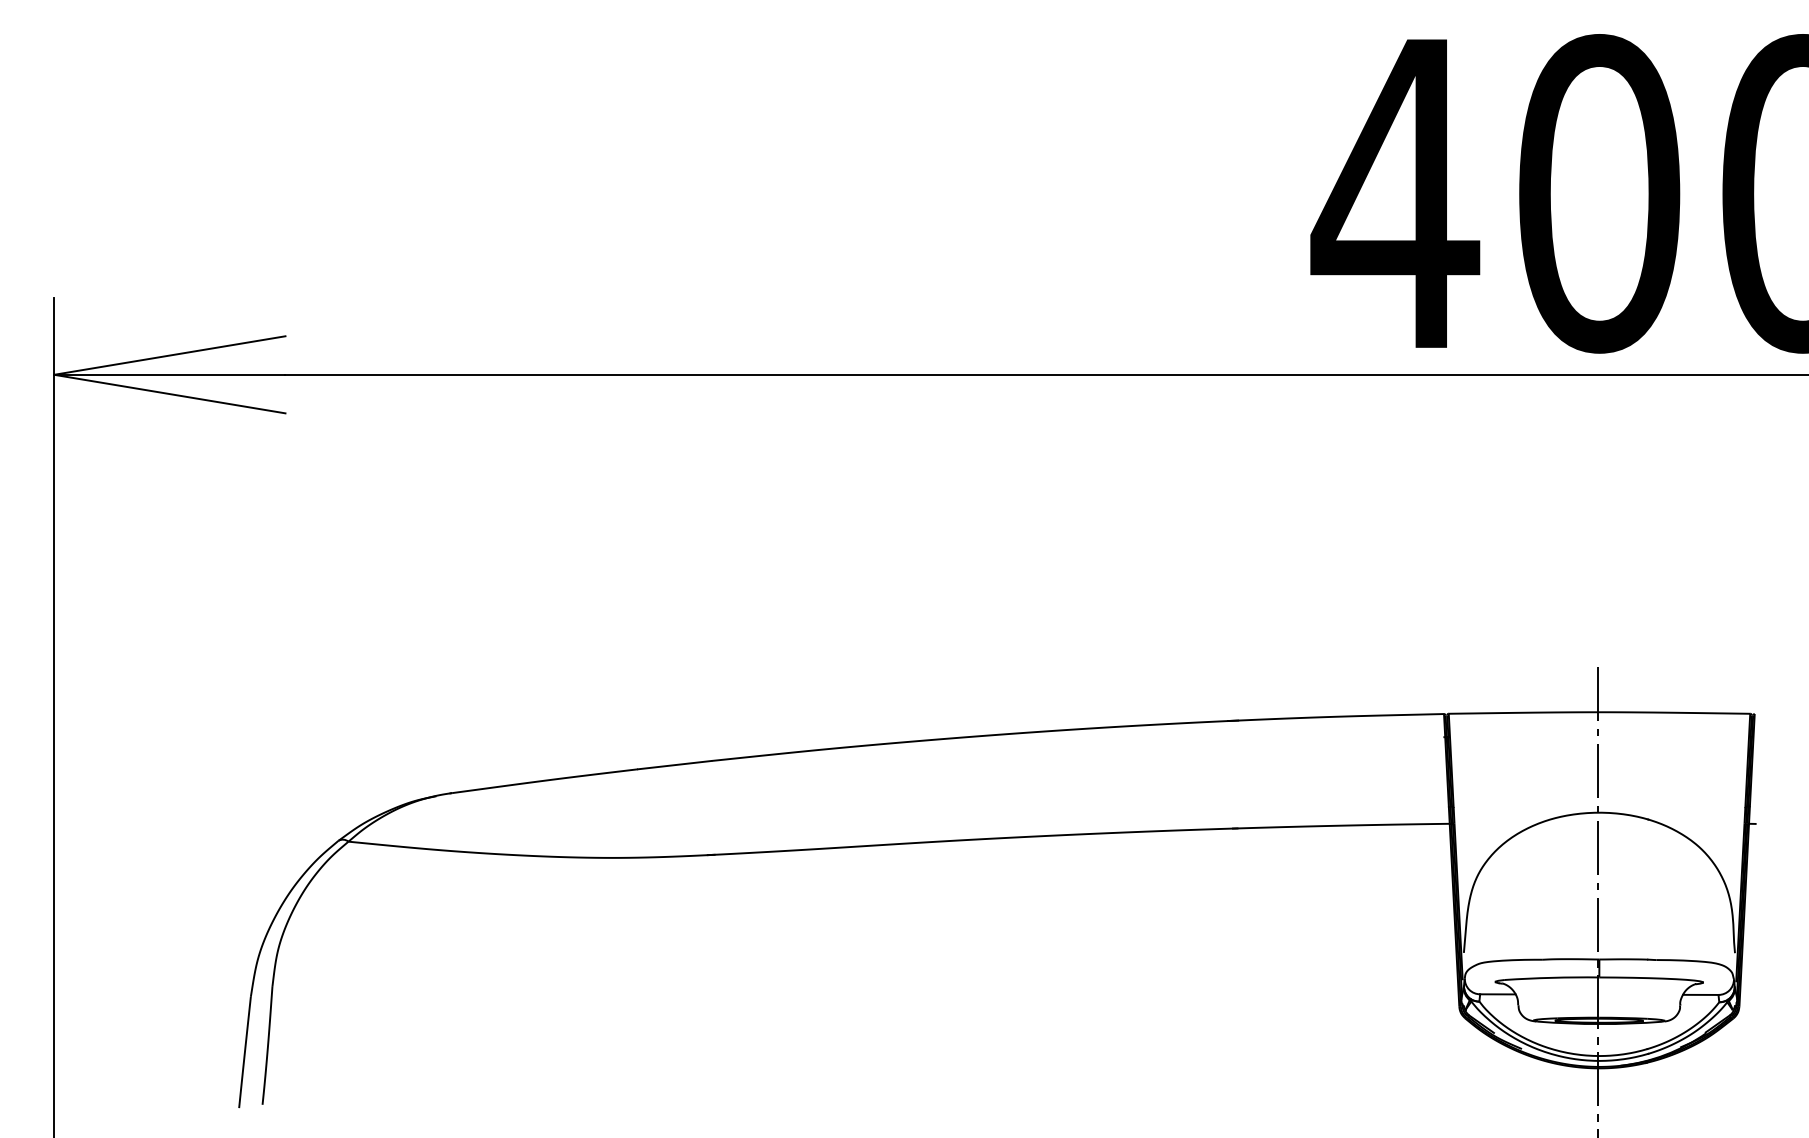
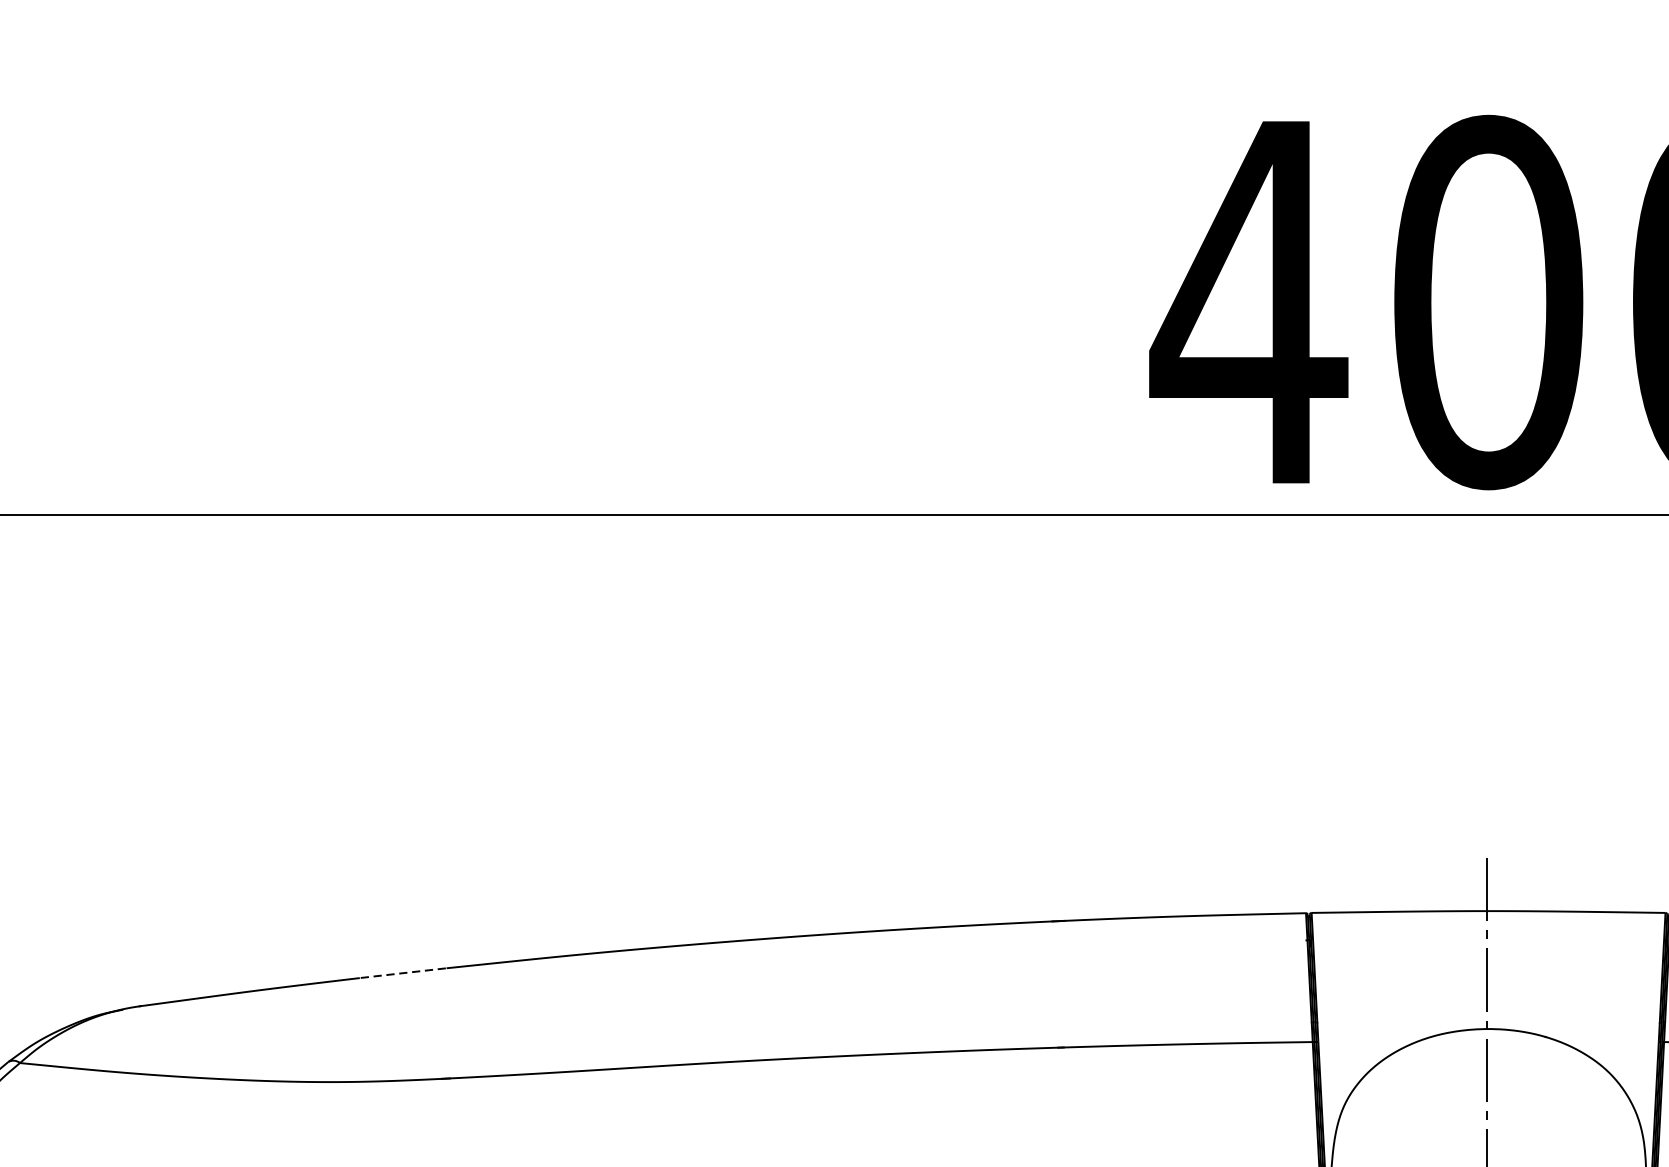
line: (674, 765) -> (402, 973), solid -> dashed

